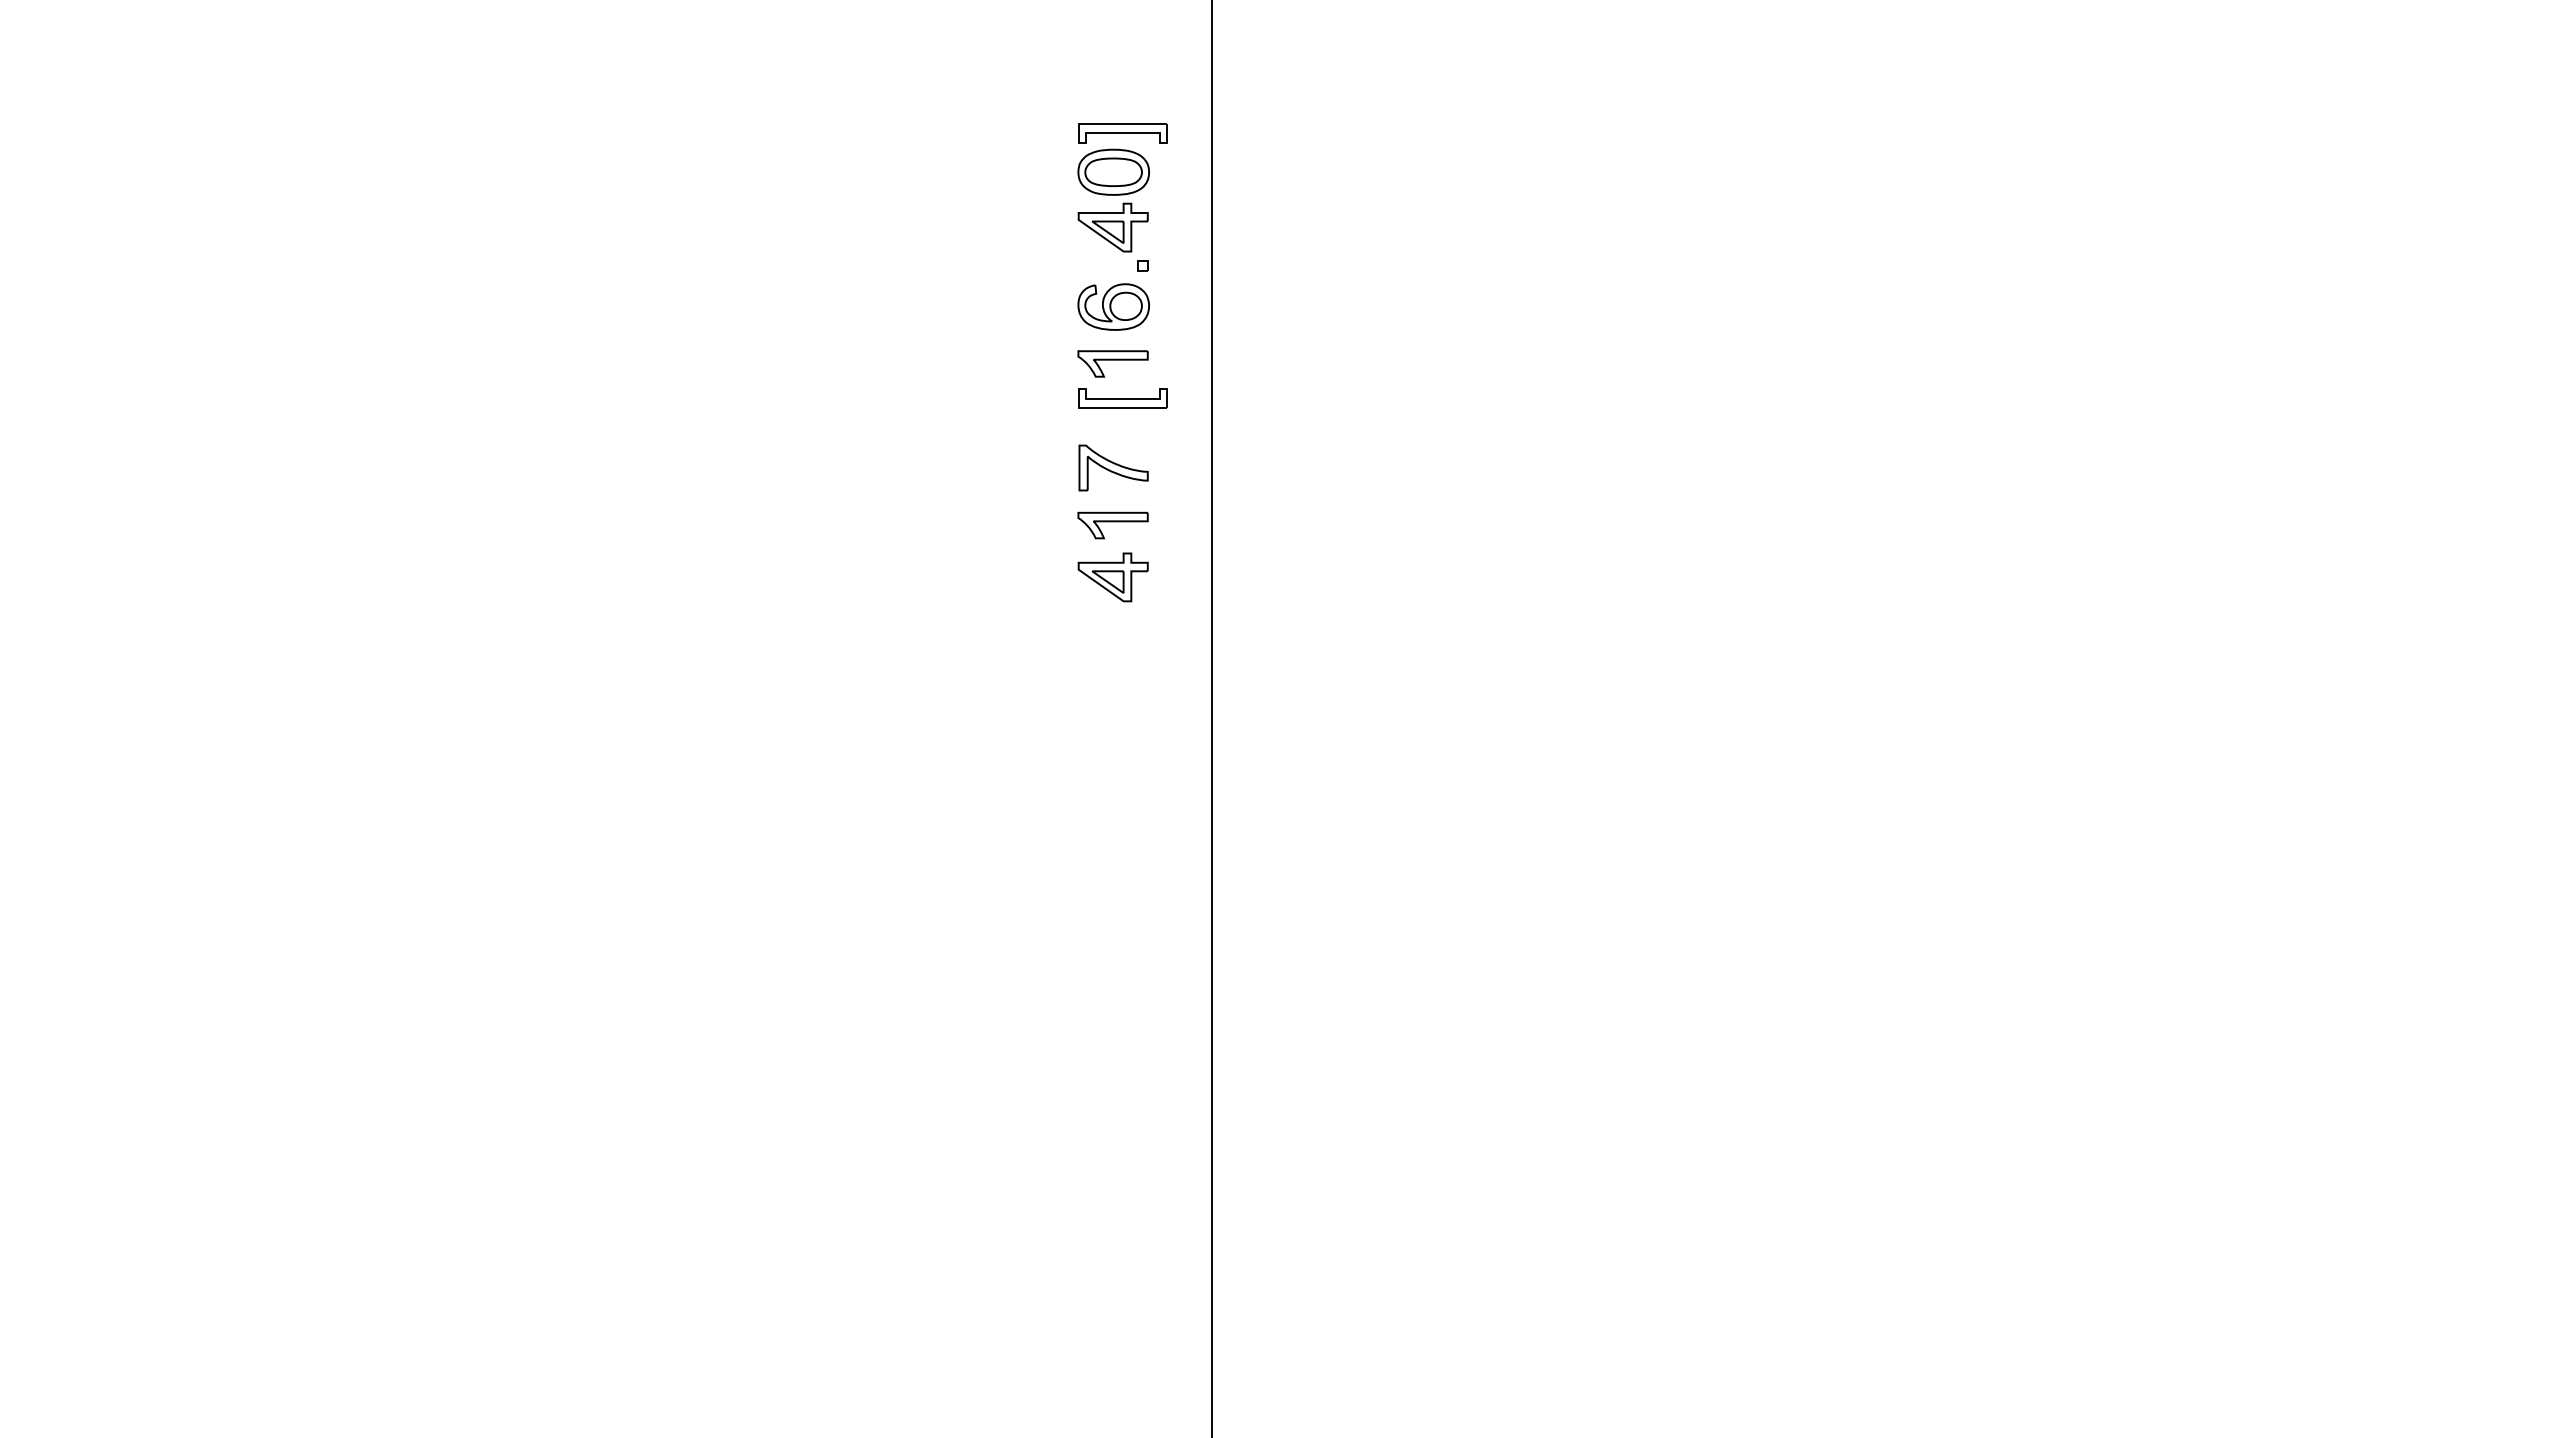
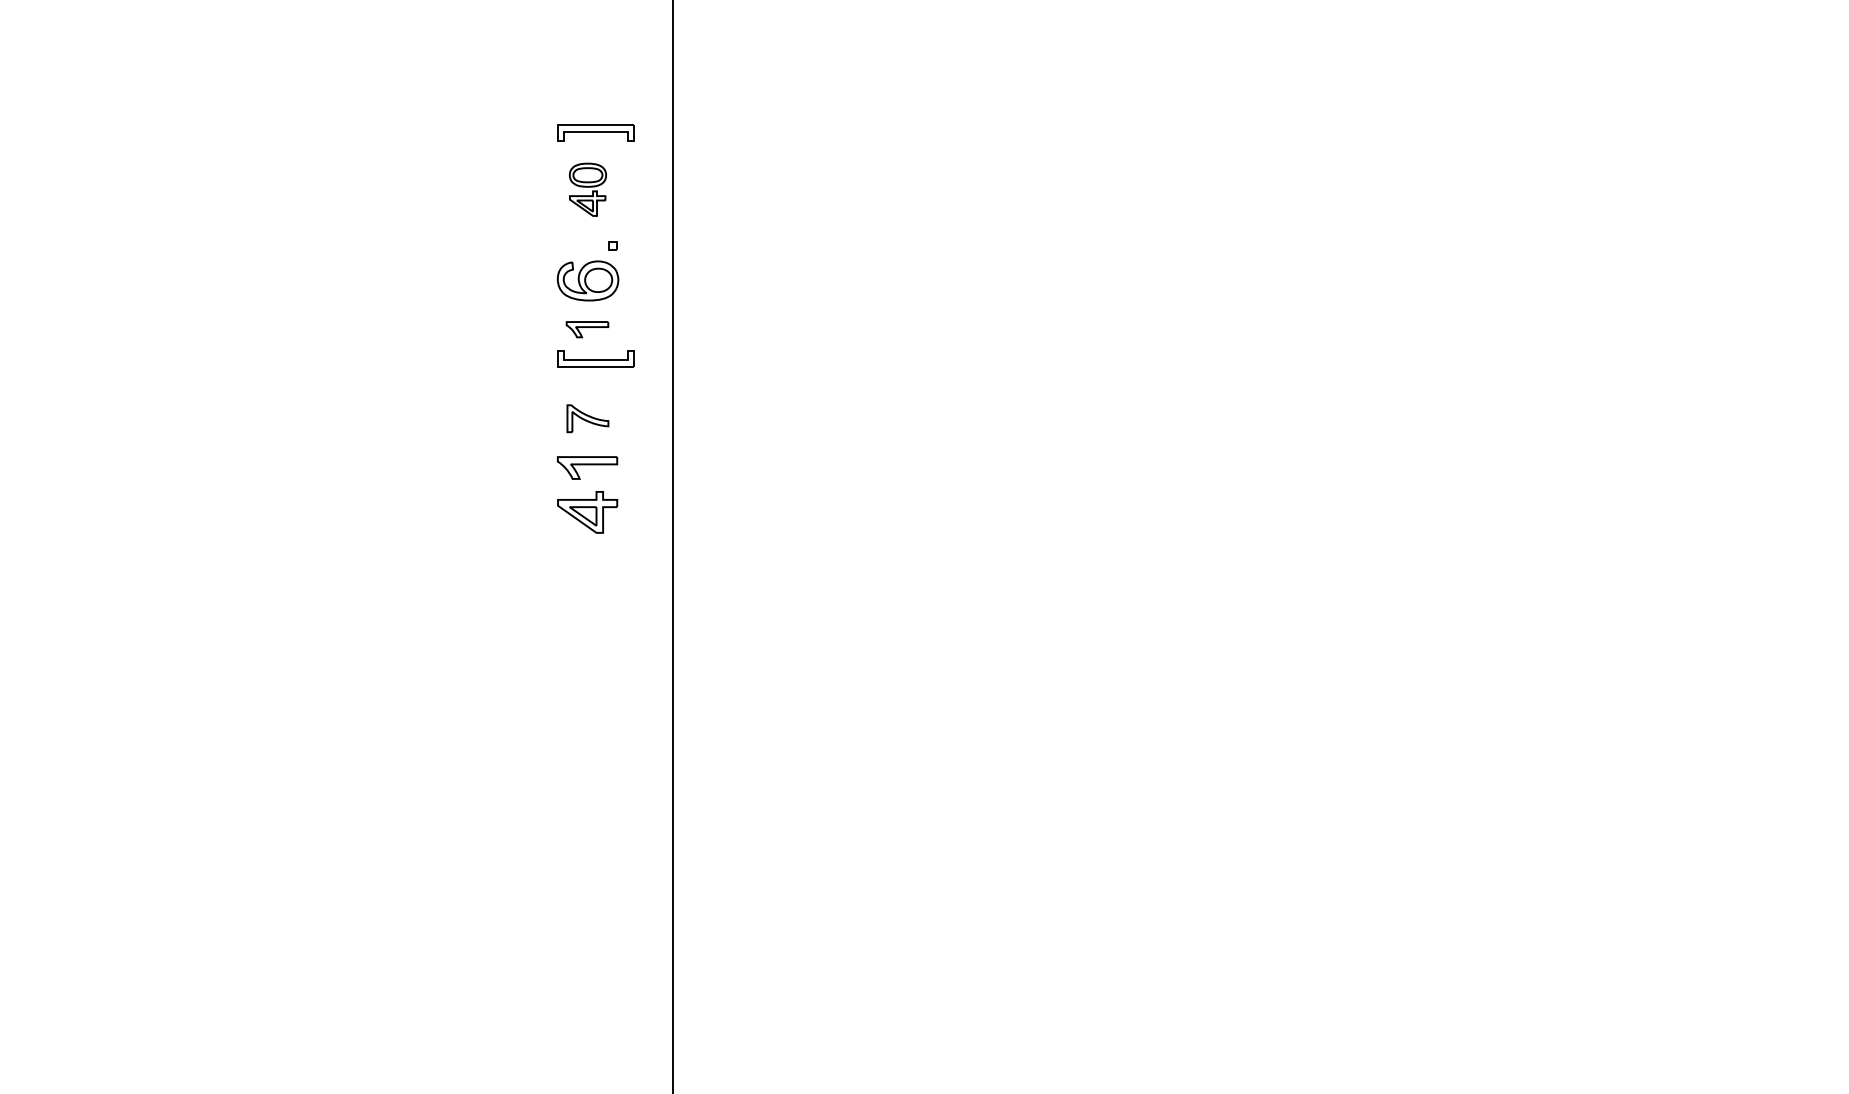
part: (1113, 200) -> (587, 189), size x0.6
part: (1112, 363) -> (586, 329), size x0.7
part: (1113, 467) -> (587, 418), size x0.7

